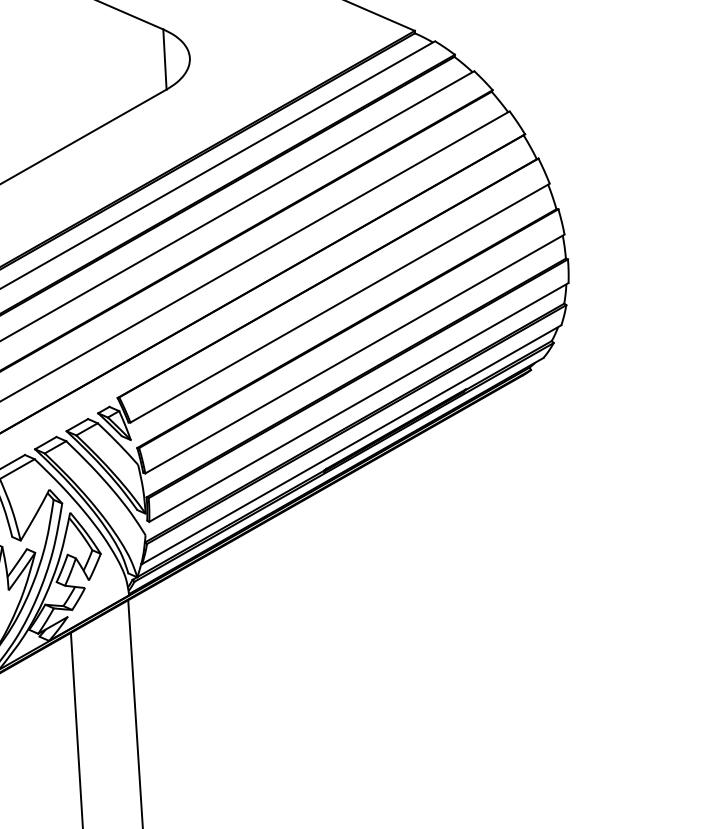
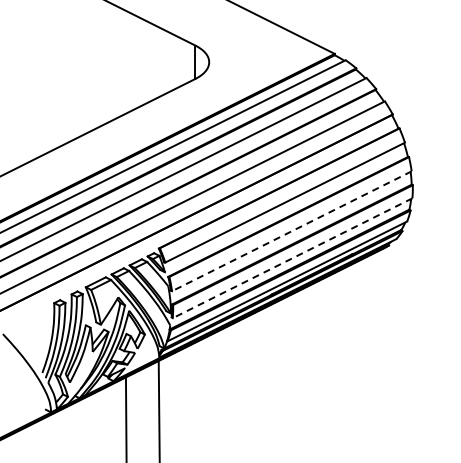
line: (354, 354) -> (291, 231), solid -> dashed
line: (358, 402) -> (292, 258), solid -> dashed

